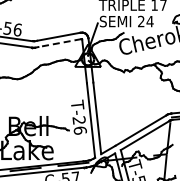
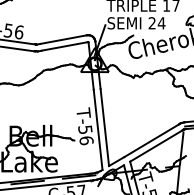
line: (59, 43) -> (64, 46), dashed -> solid
text: (78, 120) -> (84, 129), T-26 -> T-56

